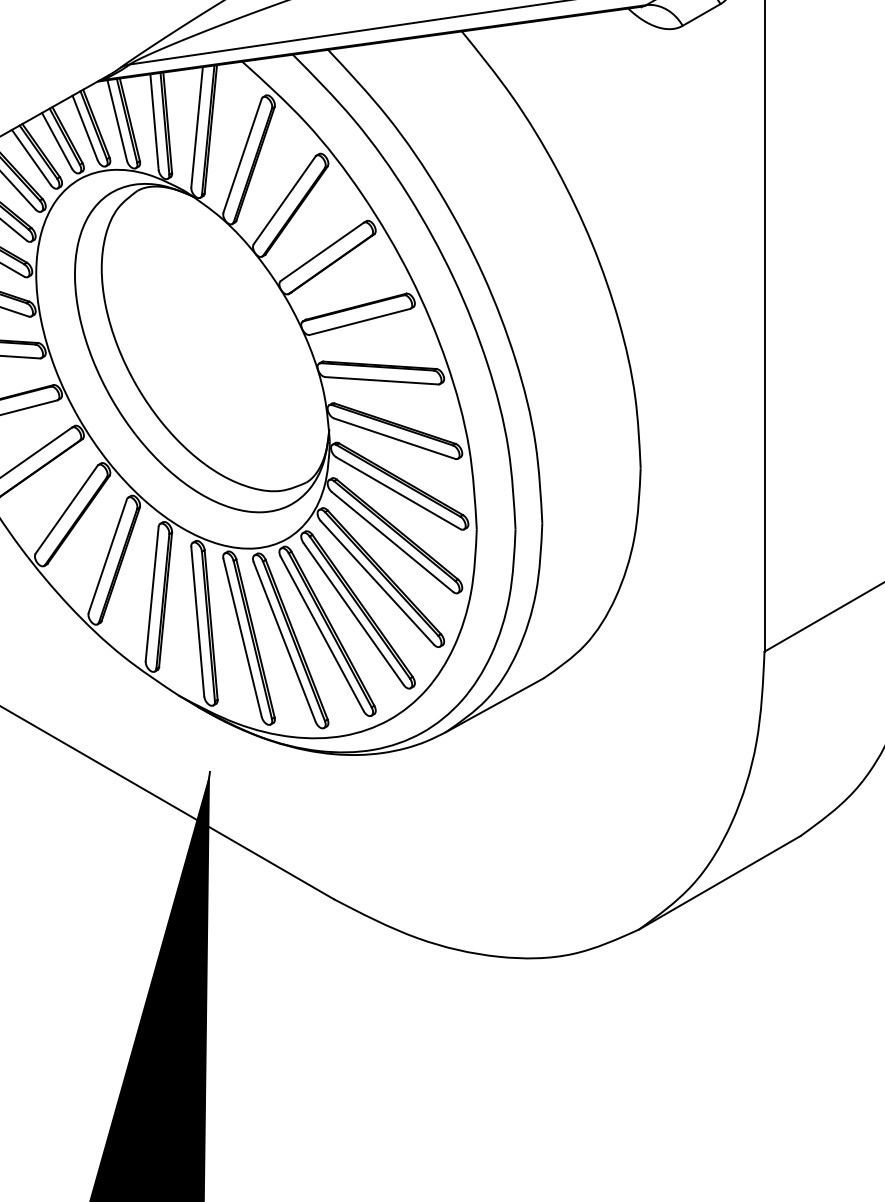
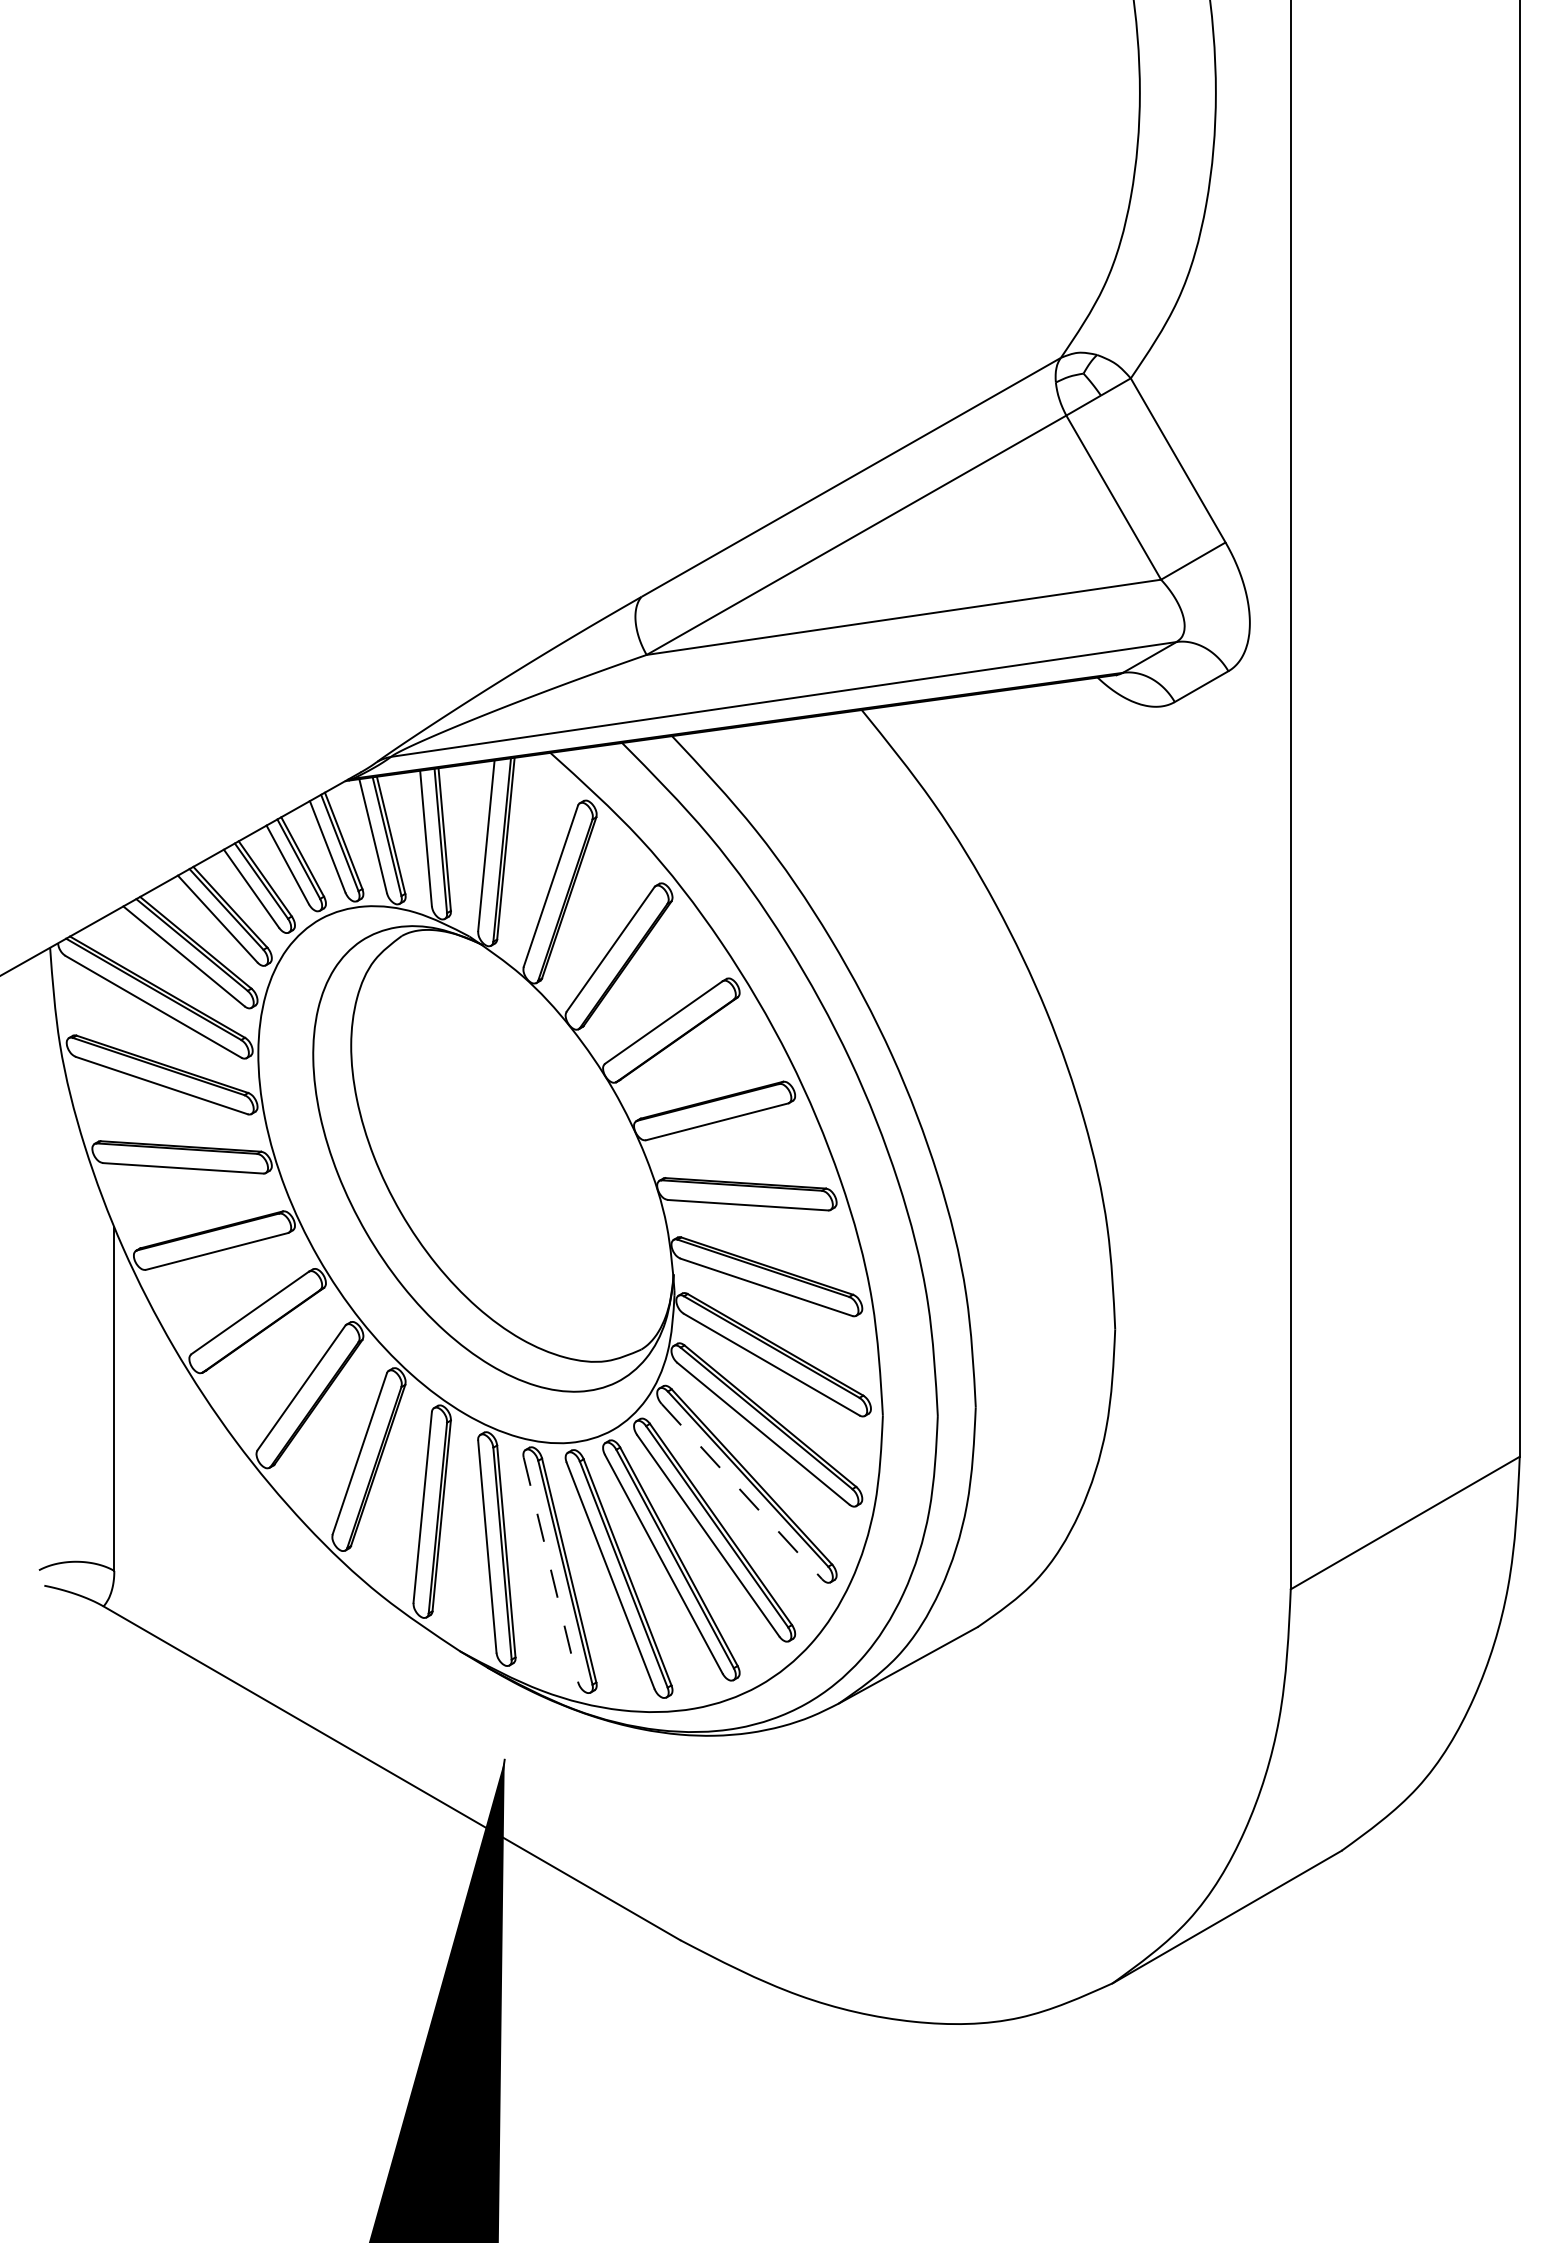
line: (377, 582) -> (741, 1491), solid -> dashed
line: (243, 638) -> (551, 1570), solid -> dashed

